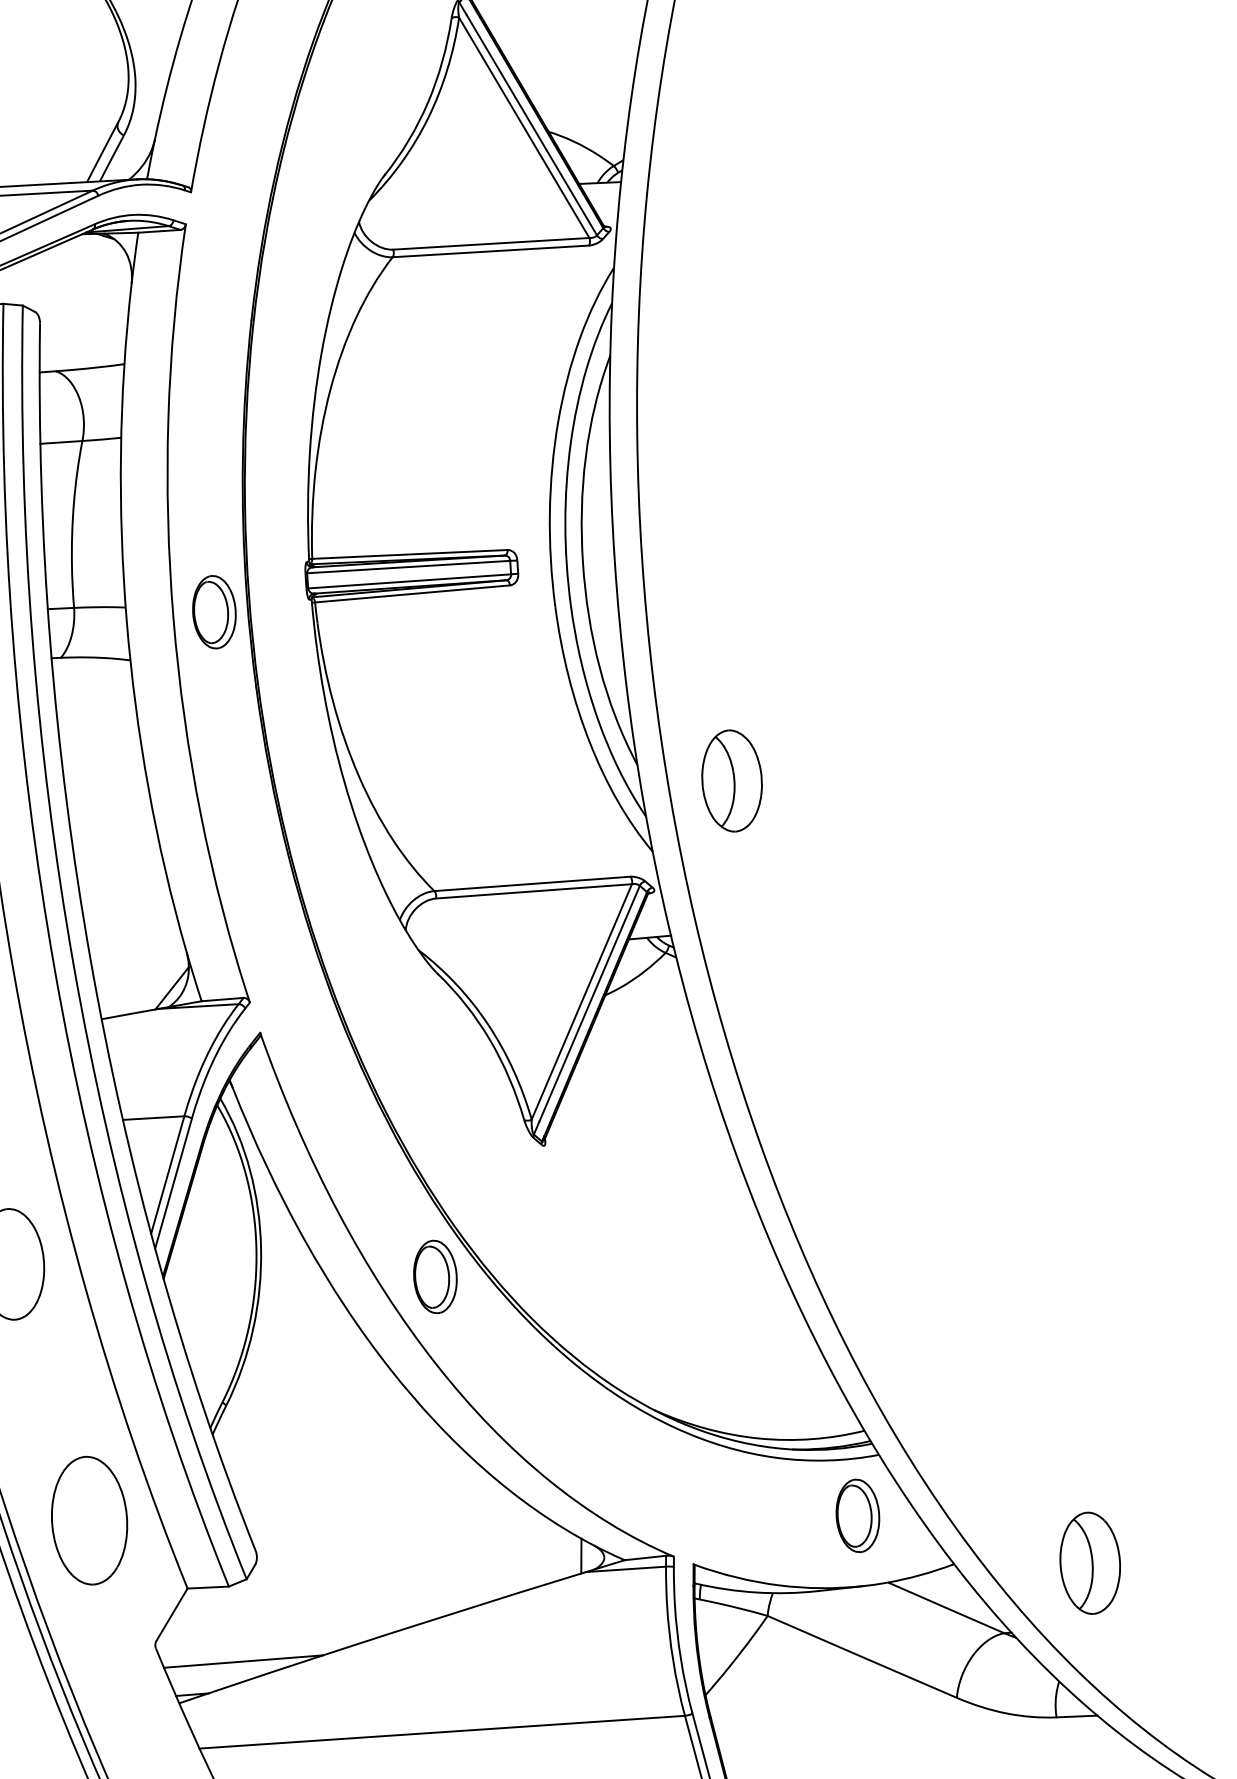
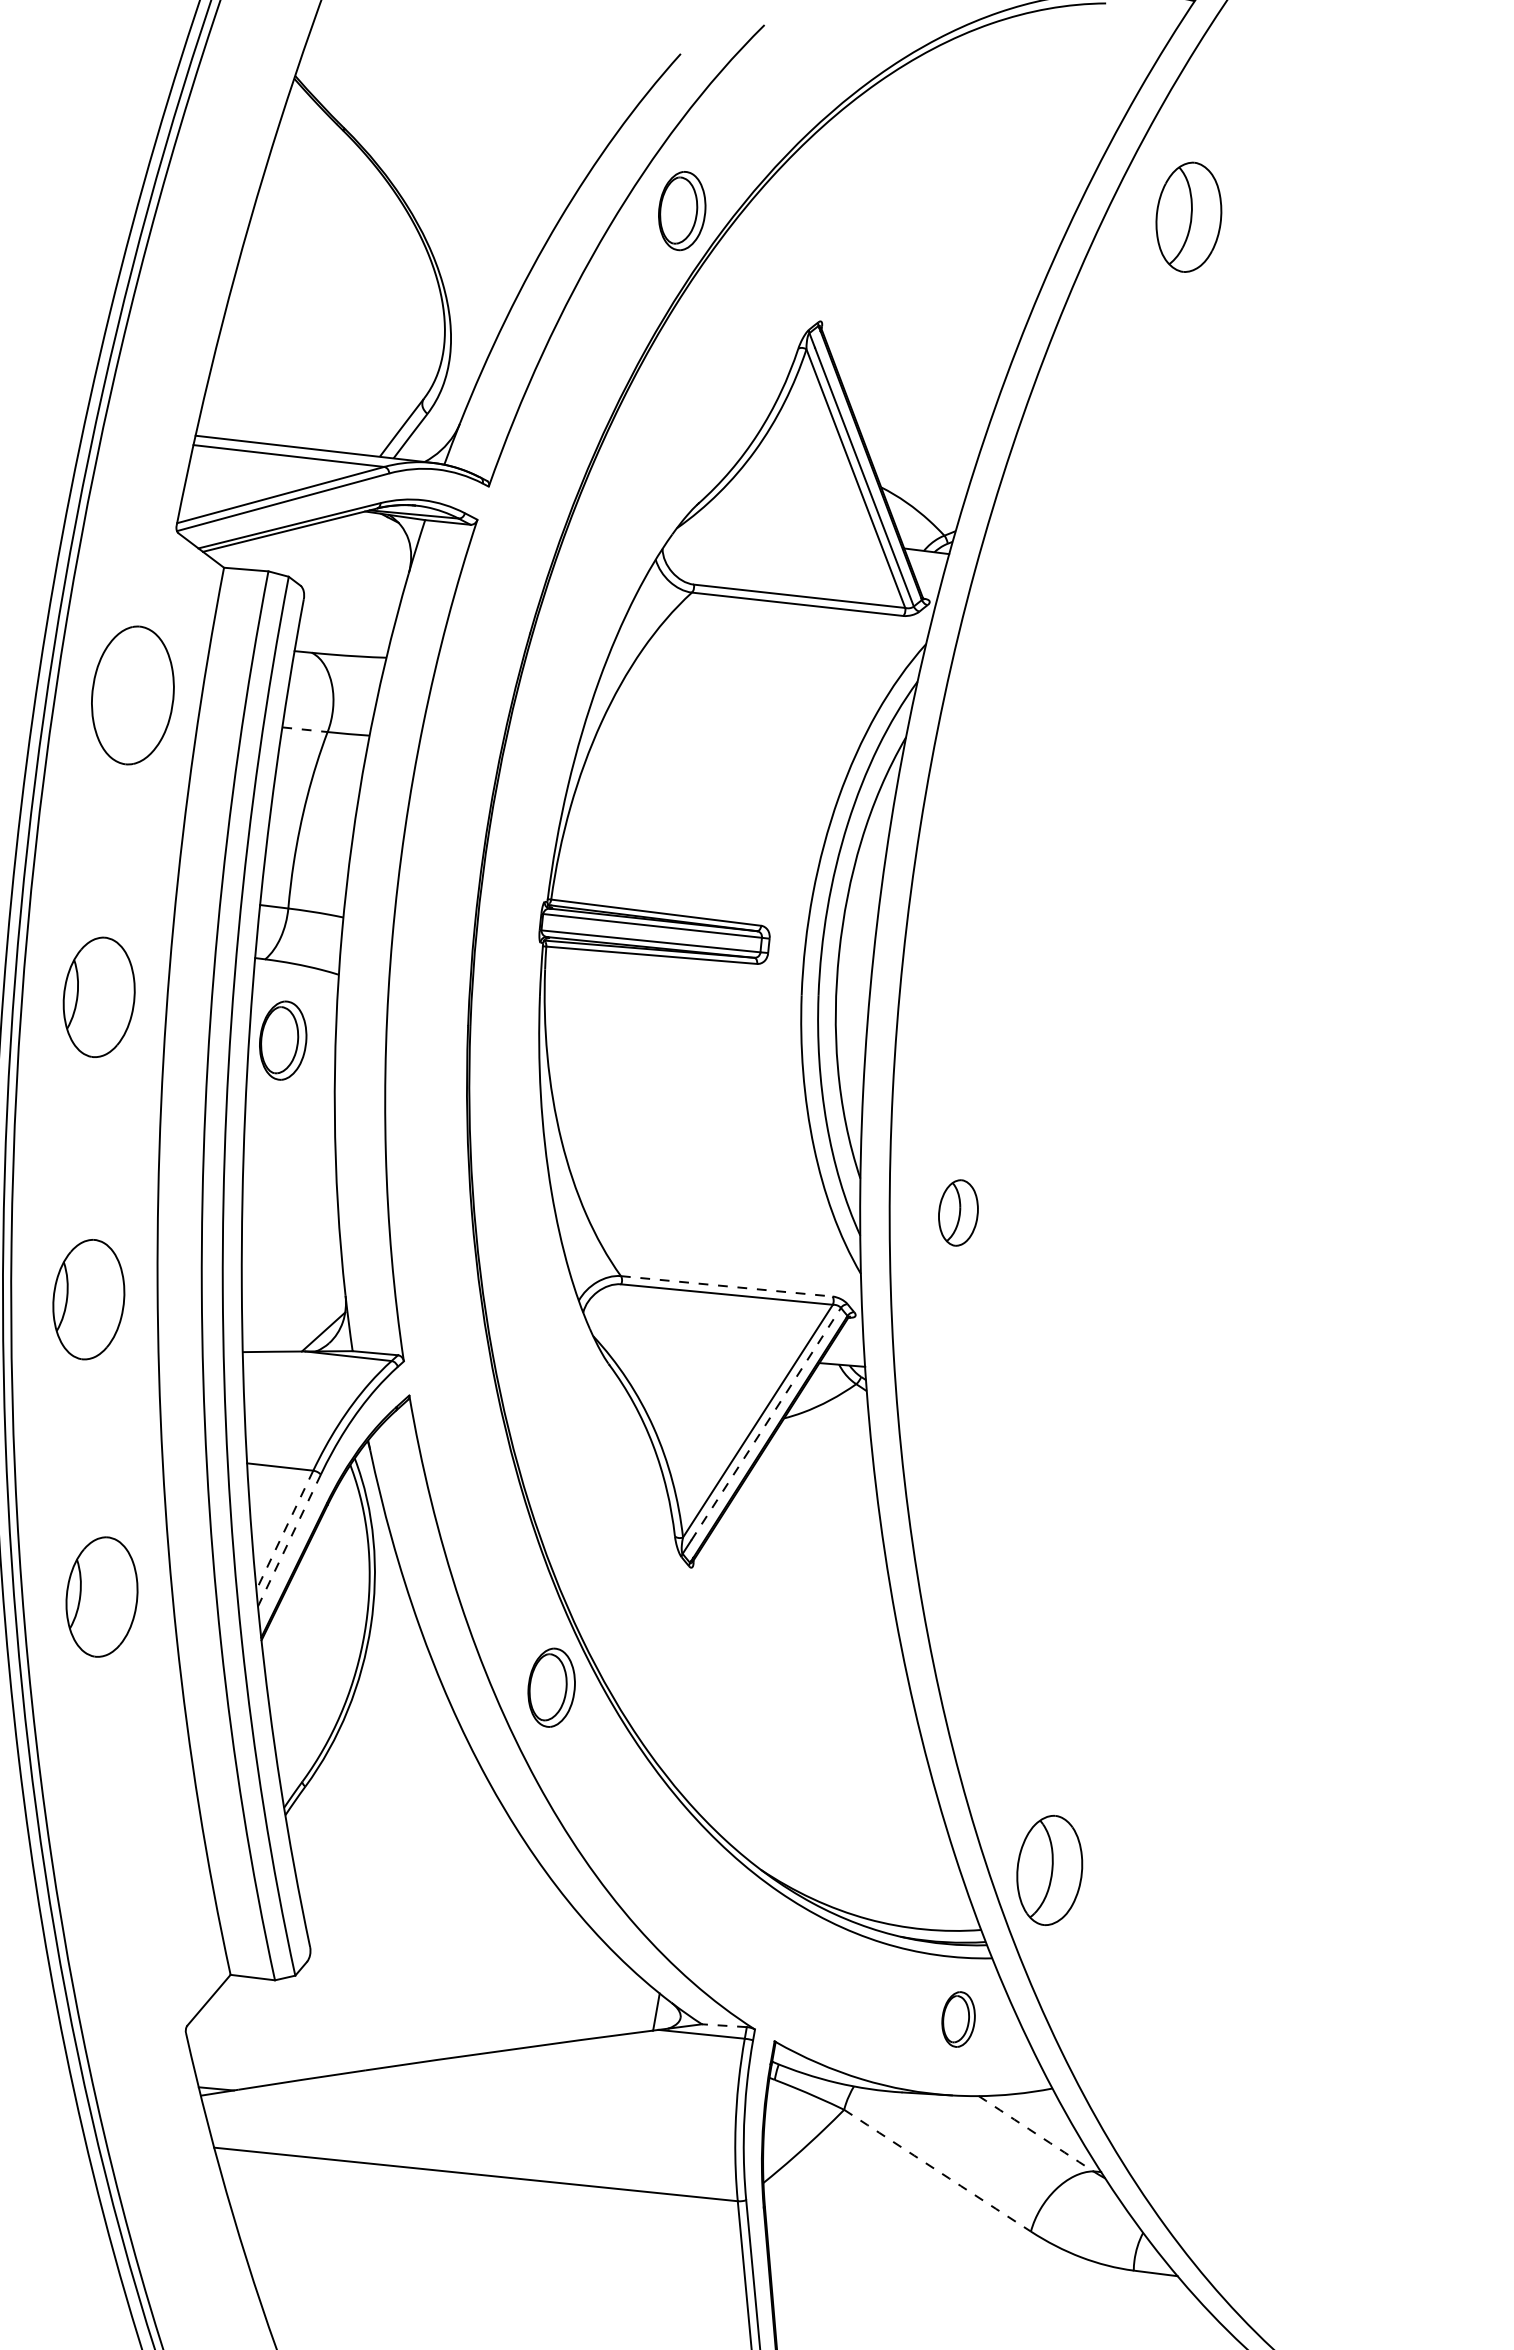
line: (61, 442) -> (305, 729), solid -> dashed
part: (214, 612) -> (283, 1040), moved
part: (732, 780) -> (958, 1212), size x0.6
line: (533, 883) -> (727, 1286), solid -> dashed
line: (589, 1002) -> (766, 1423), solid -> dashed
line: (167, 1175) -> (284, 1530), solid -> dashed
line: (173, 1183) -> (289, 1540), solid -> dashed
part: (857, 1515) -> (958, 2019), size x0.7
part: (89, 1520) -> (138, 1884), removed
line: (644, 1557) -> (723, 2025), solid -> dashed
part: (1090, 1563) -> (1049, 1870), moved
arc: (946, 1607) -> (1036, 2133), solid -> dashed
arc: (862, 1656) -> (937, 2170), solid -> dashed
line: (243, 1661) -> (276, 2062), removed

